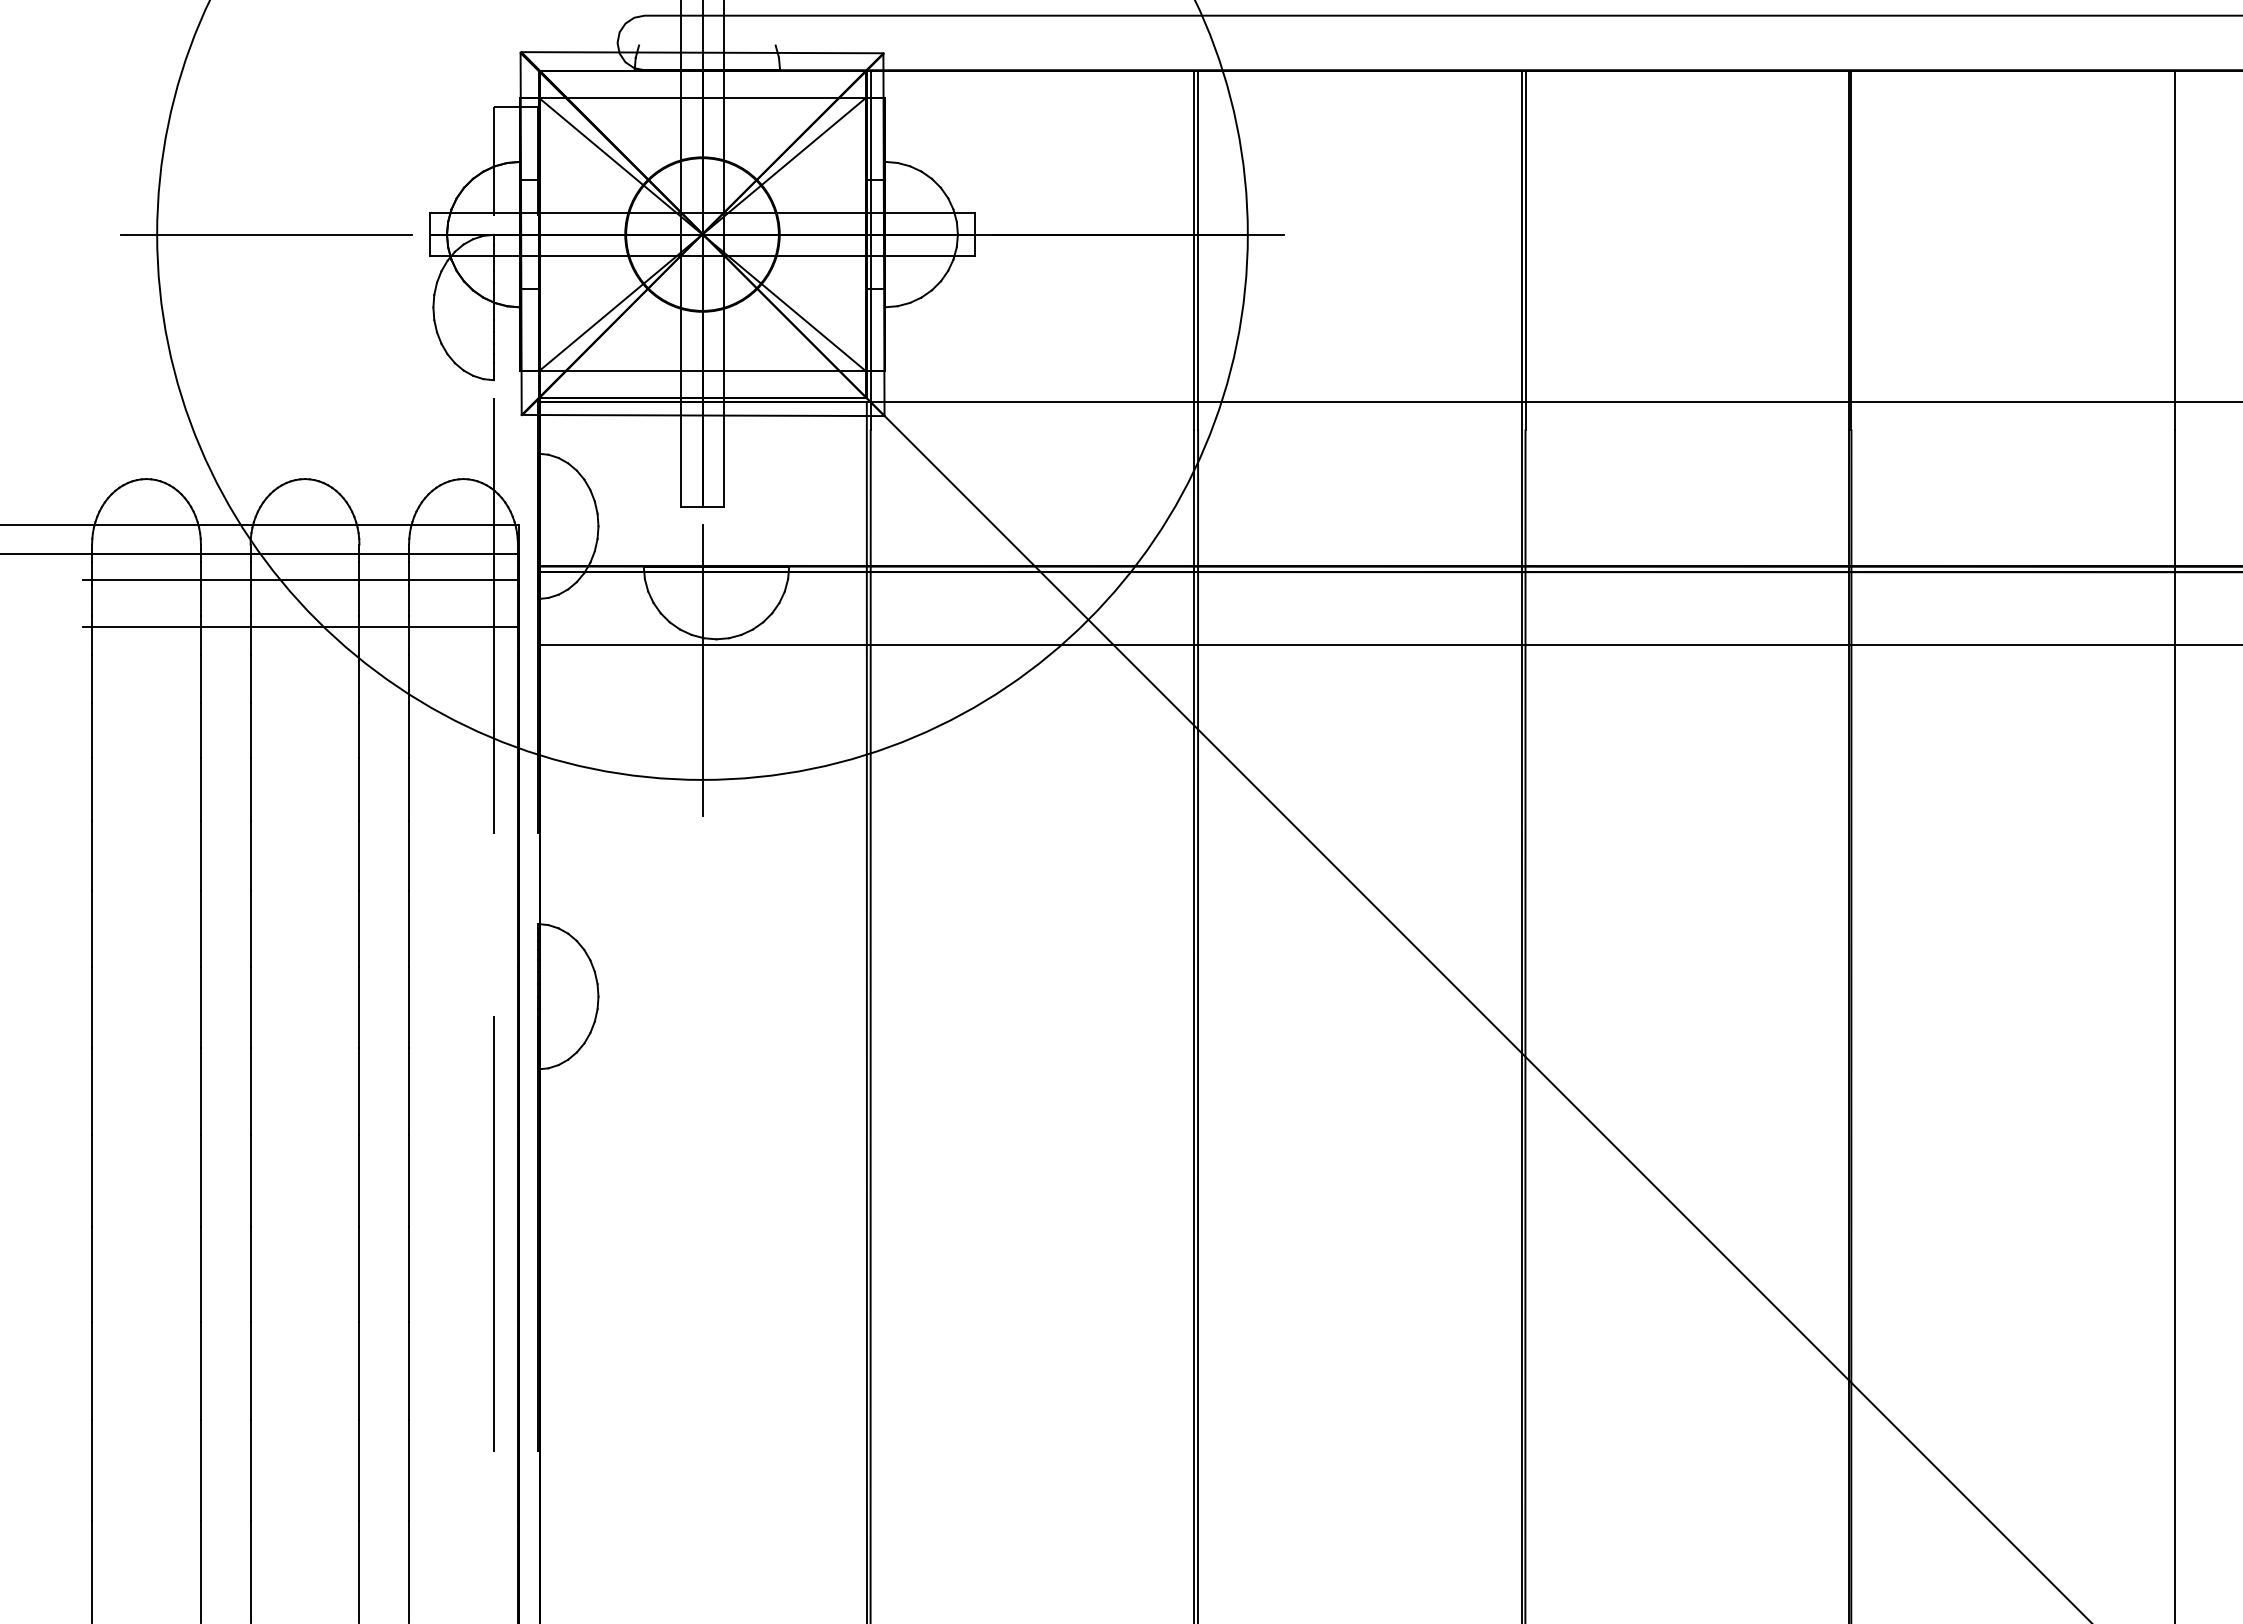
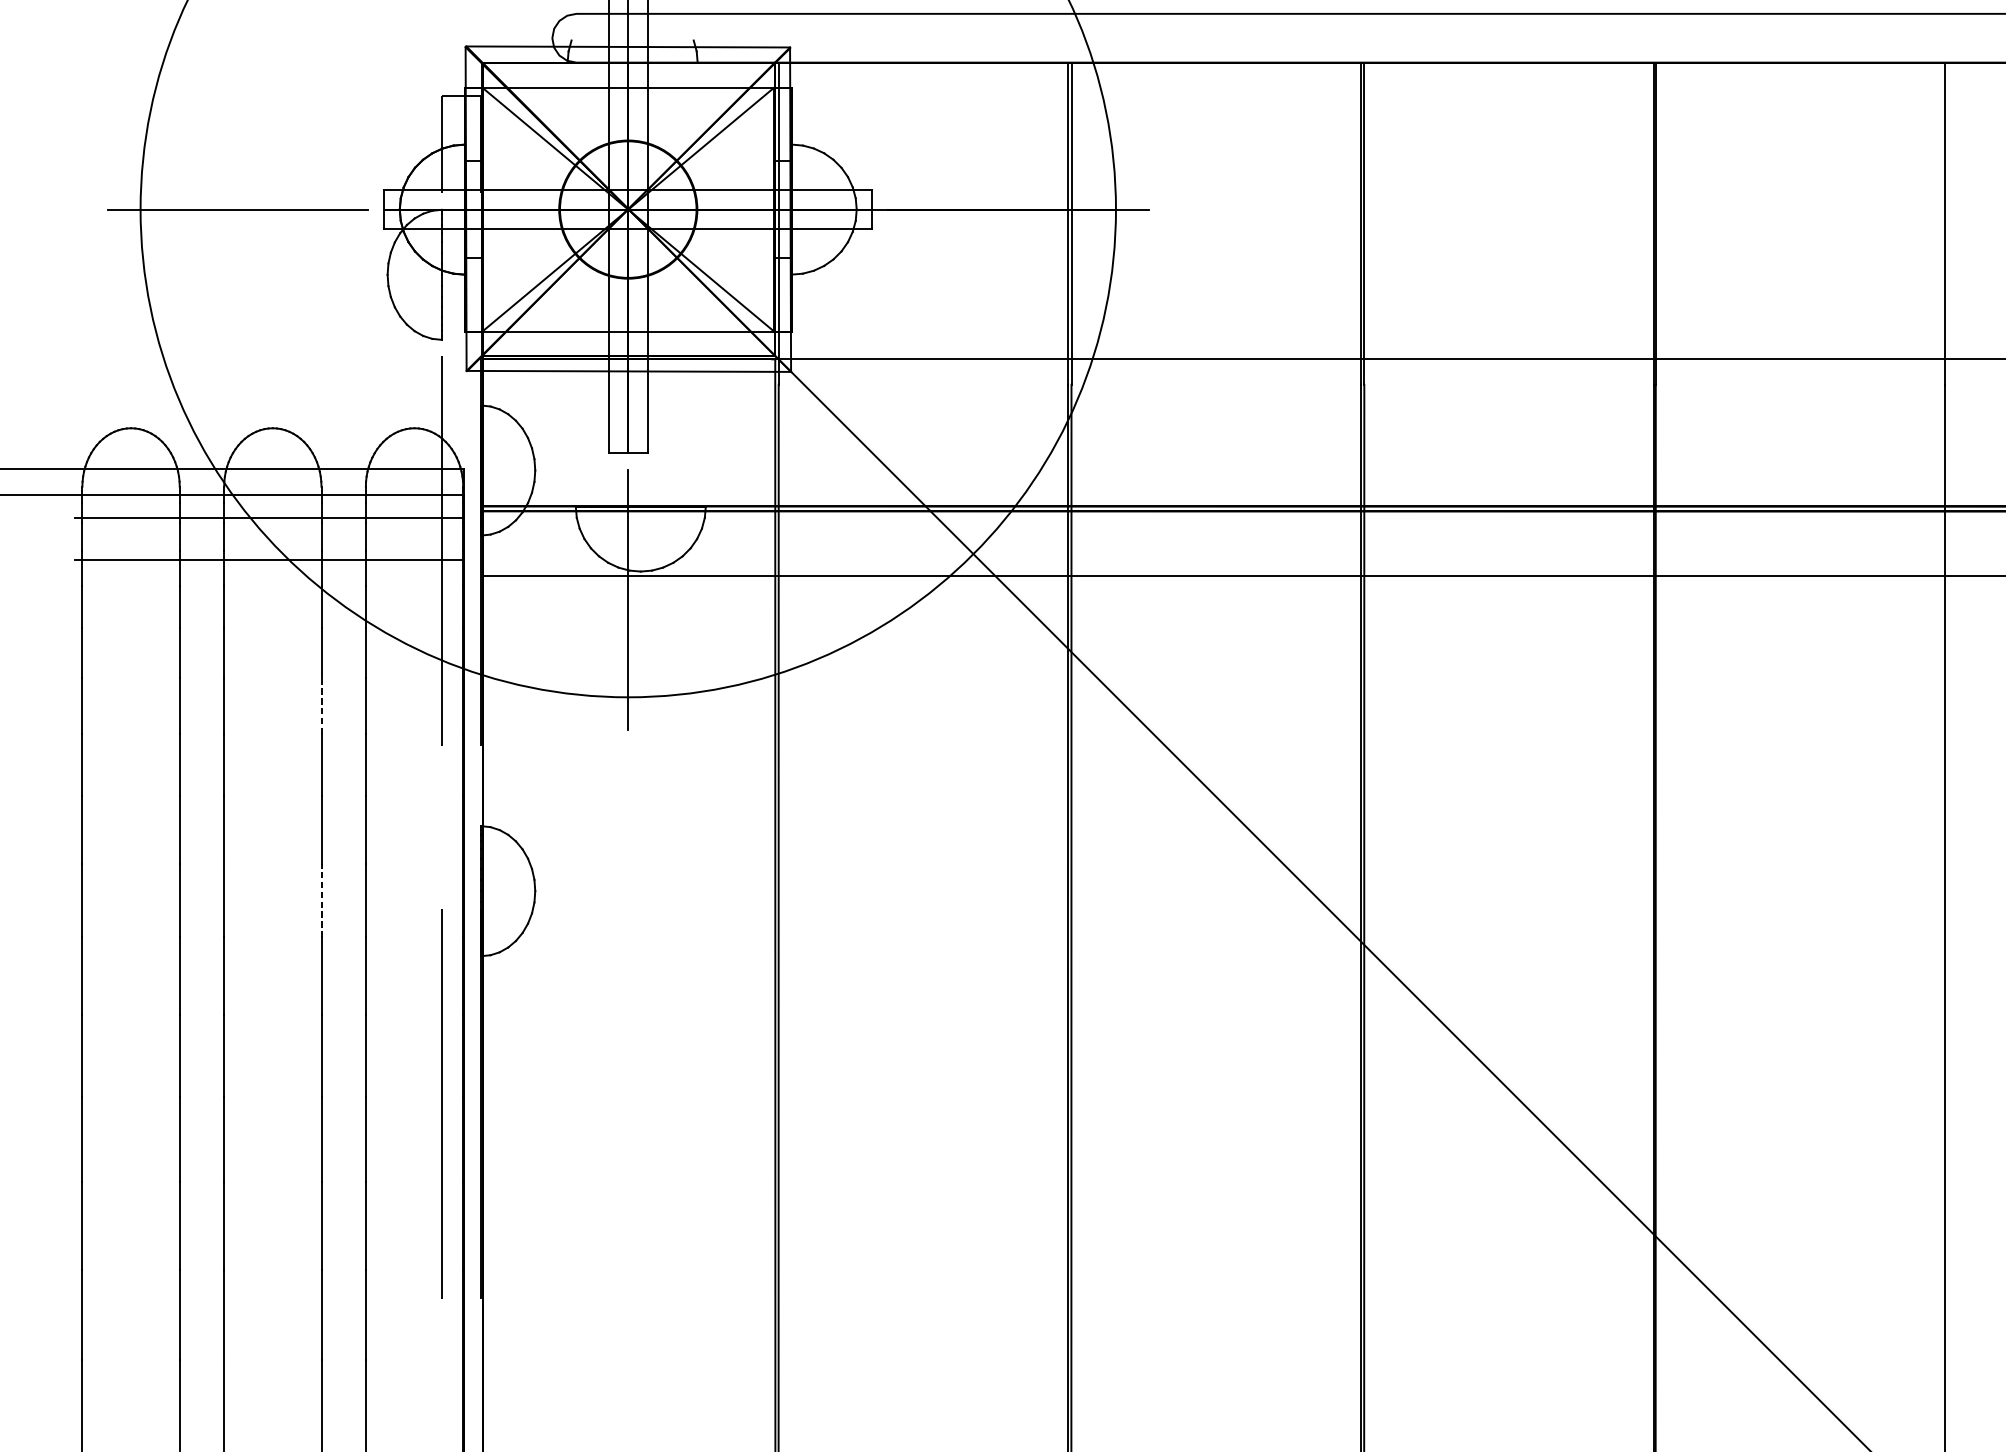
line: (359, 789) -> (321, 705), solid -> dashed
line: (359, 1007) -> (321, 900), solid -> dashed

